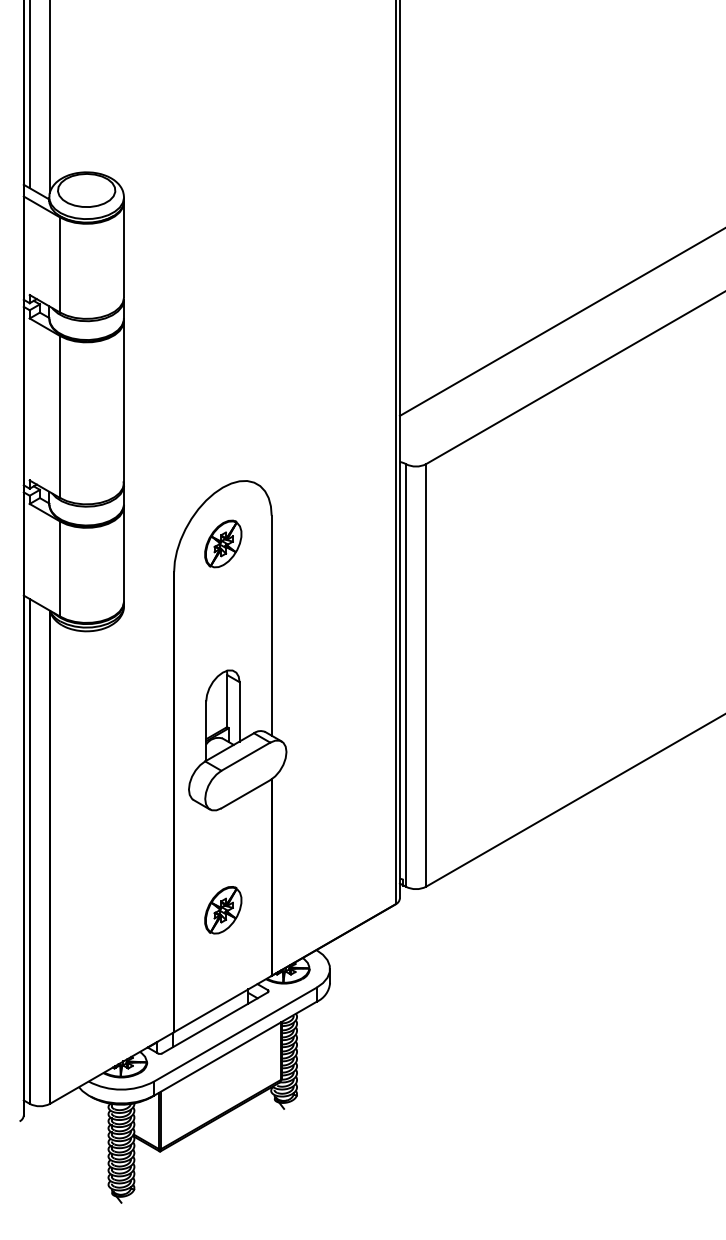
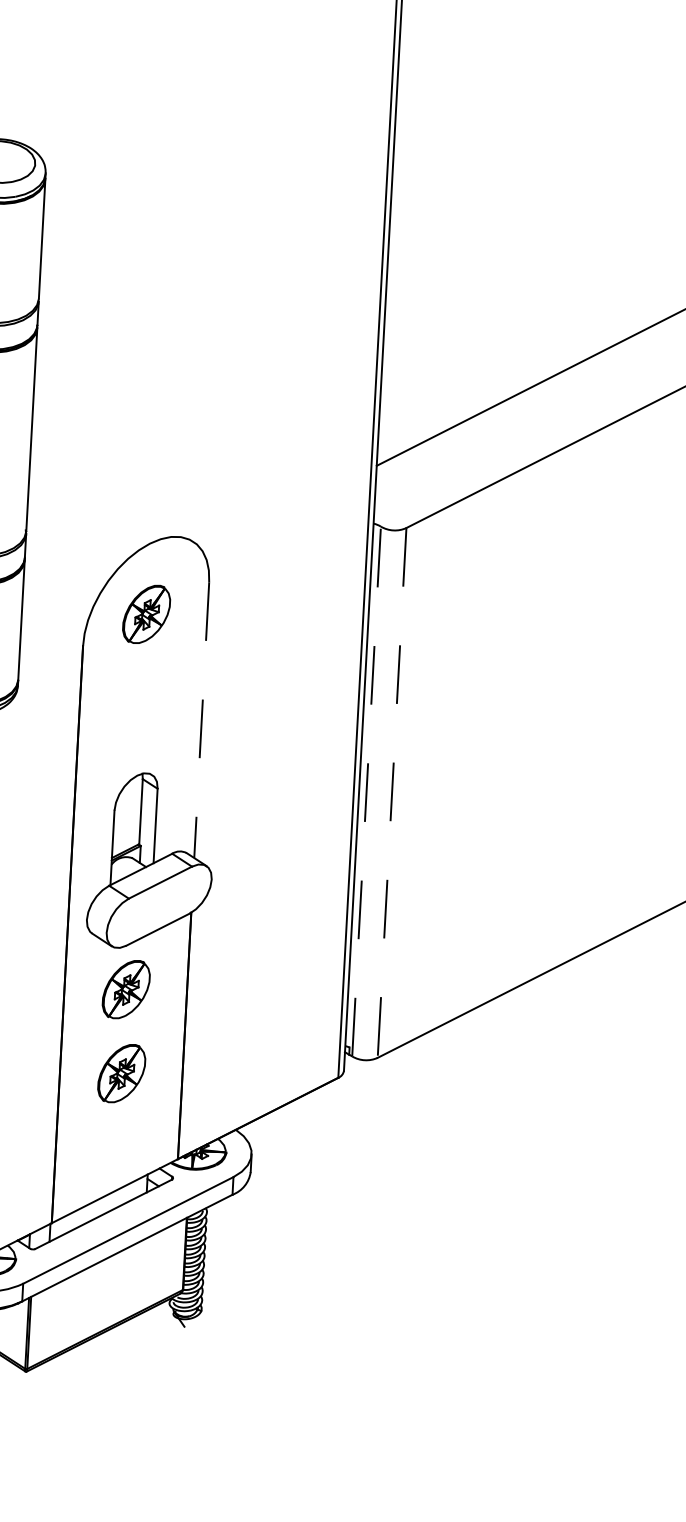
line: (271, 625) -> (201, 719), solid -> dashed
line: (405, 674) -> (366, 790), solid -> dashed
line: (426, 675) -> (392, 793), solid -> dashed
part: (223, 843) -> (126, 989), added

